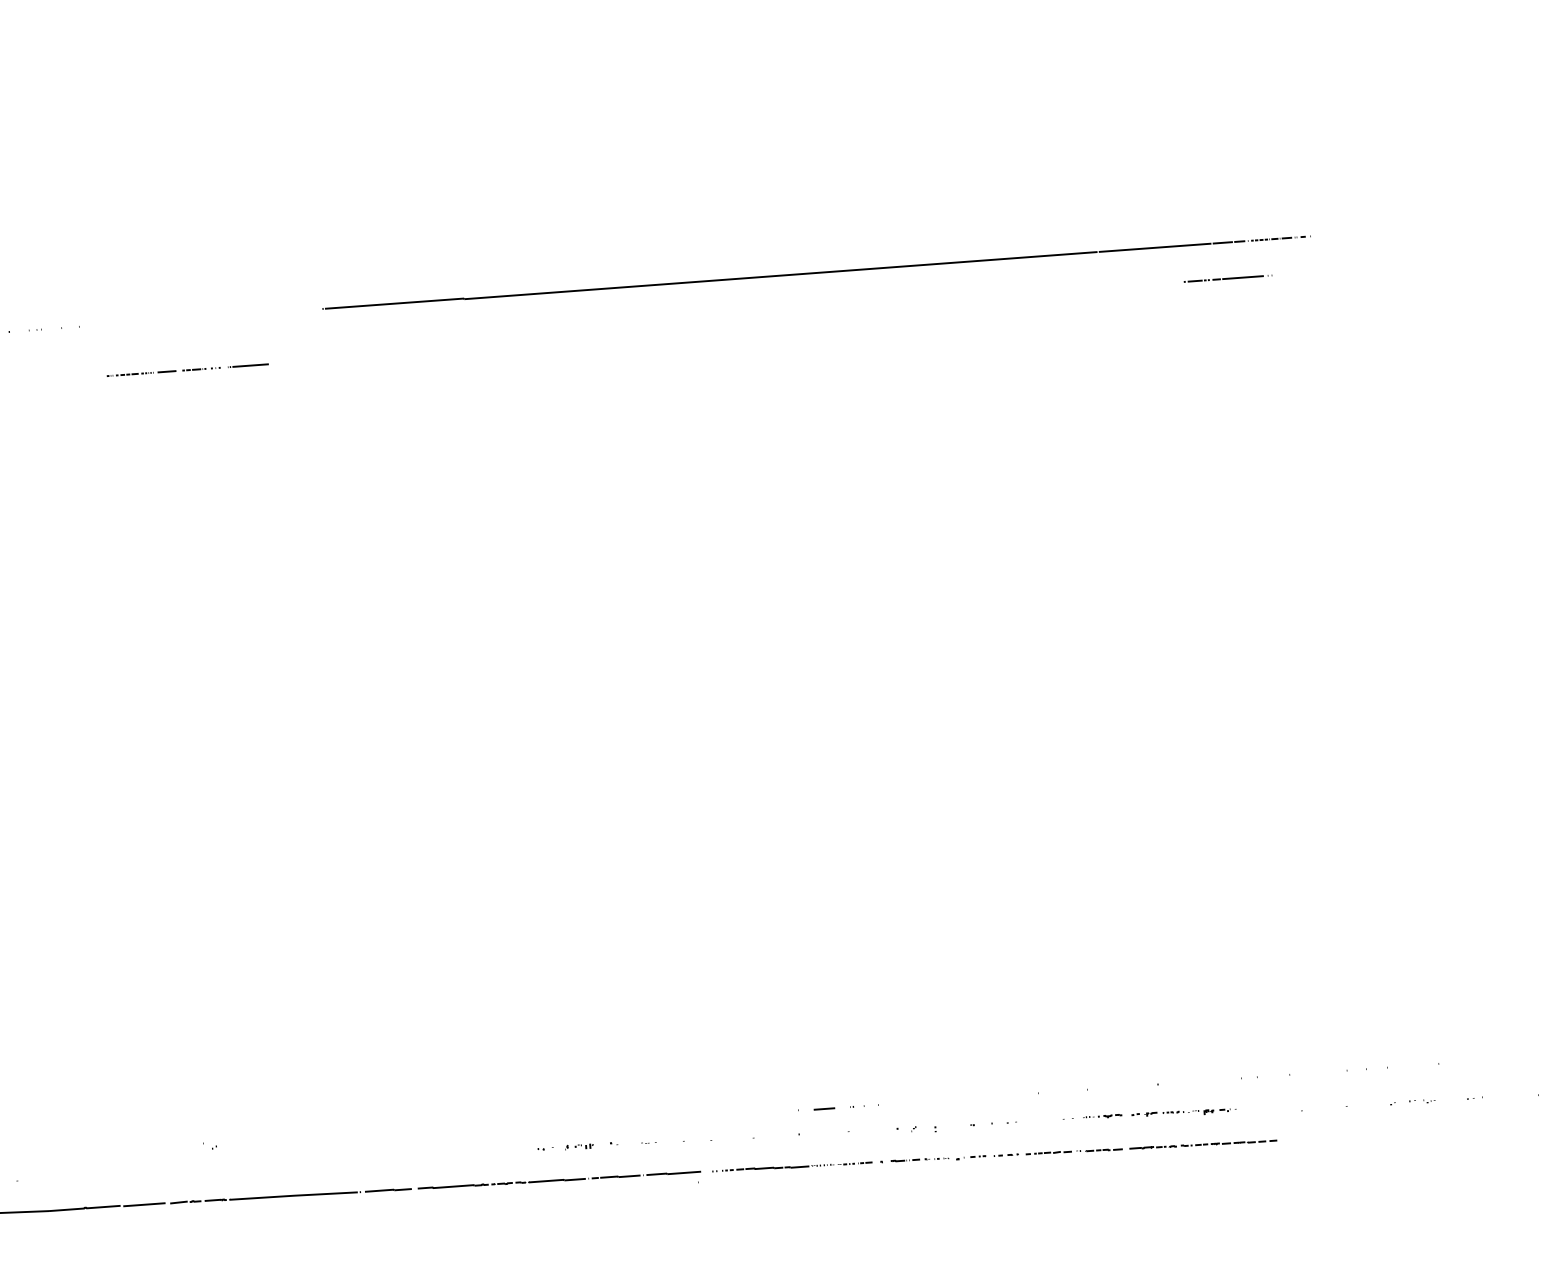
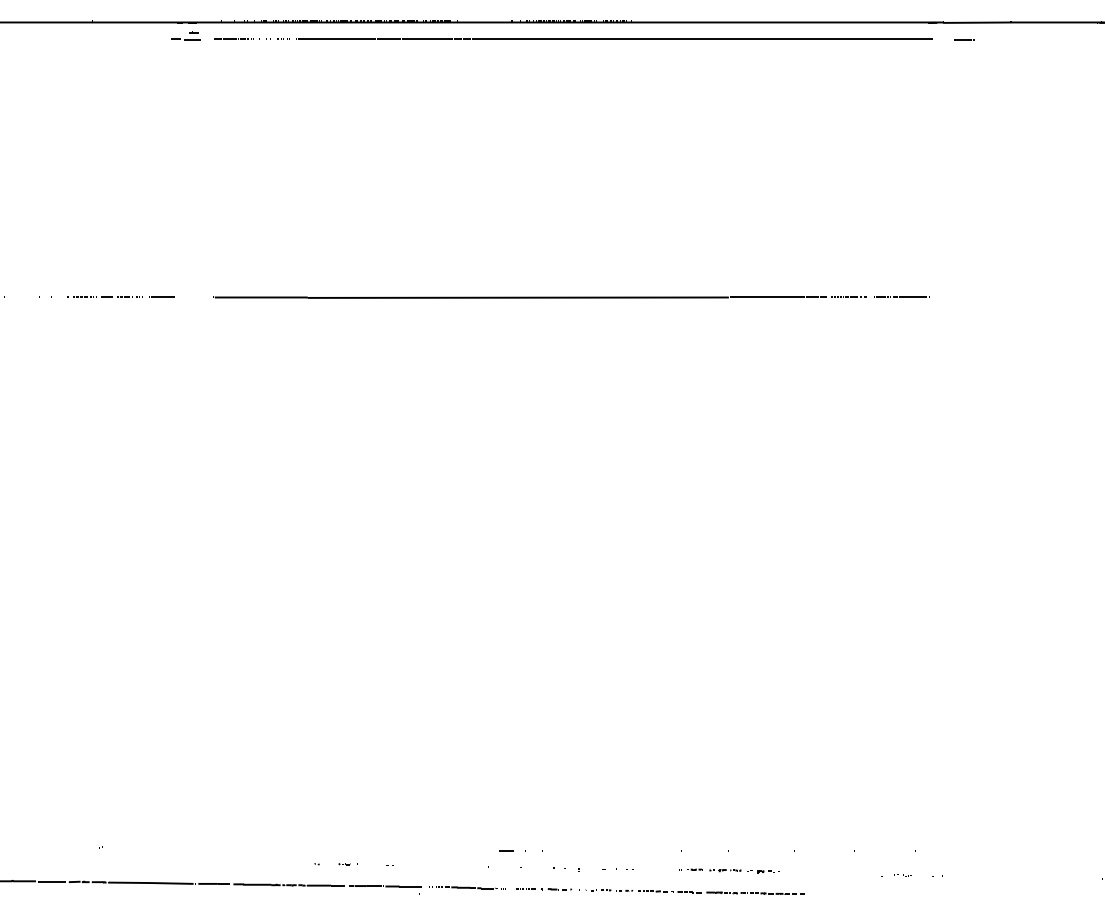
line: (1225, 277) -> (901, 296), moved
line: (186, 368) -> (120, 296), moved
part: (586, 1146) -> (347, 864), size x0.62

